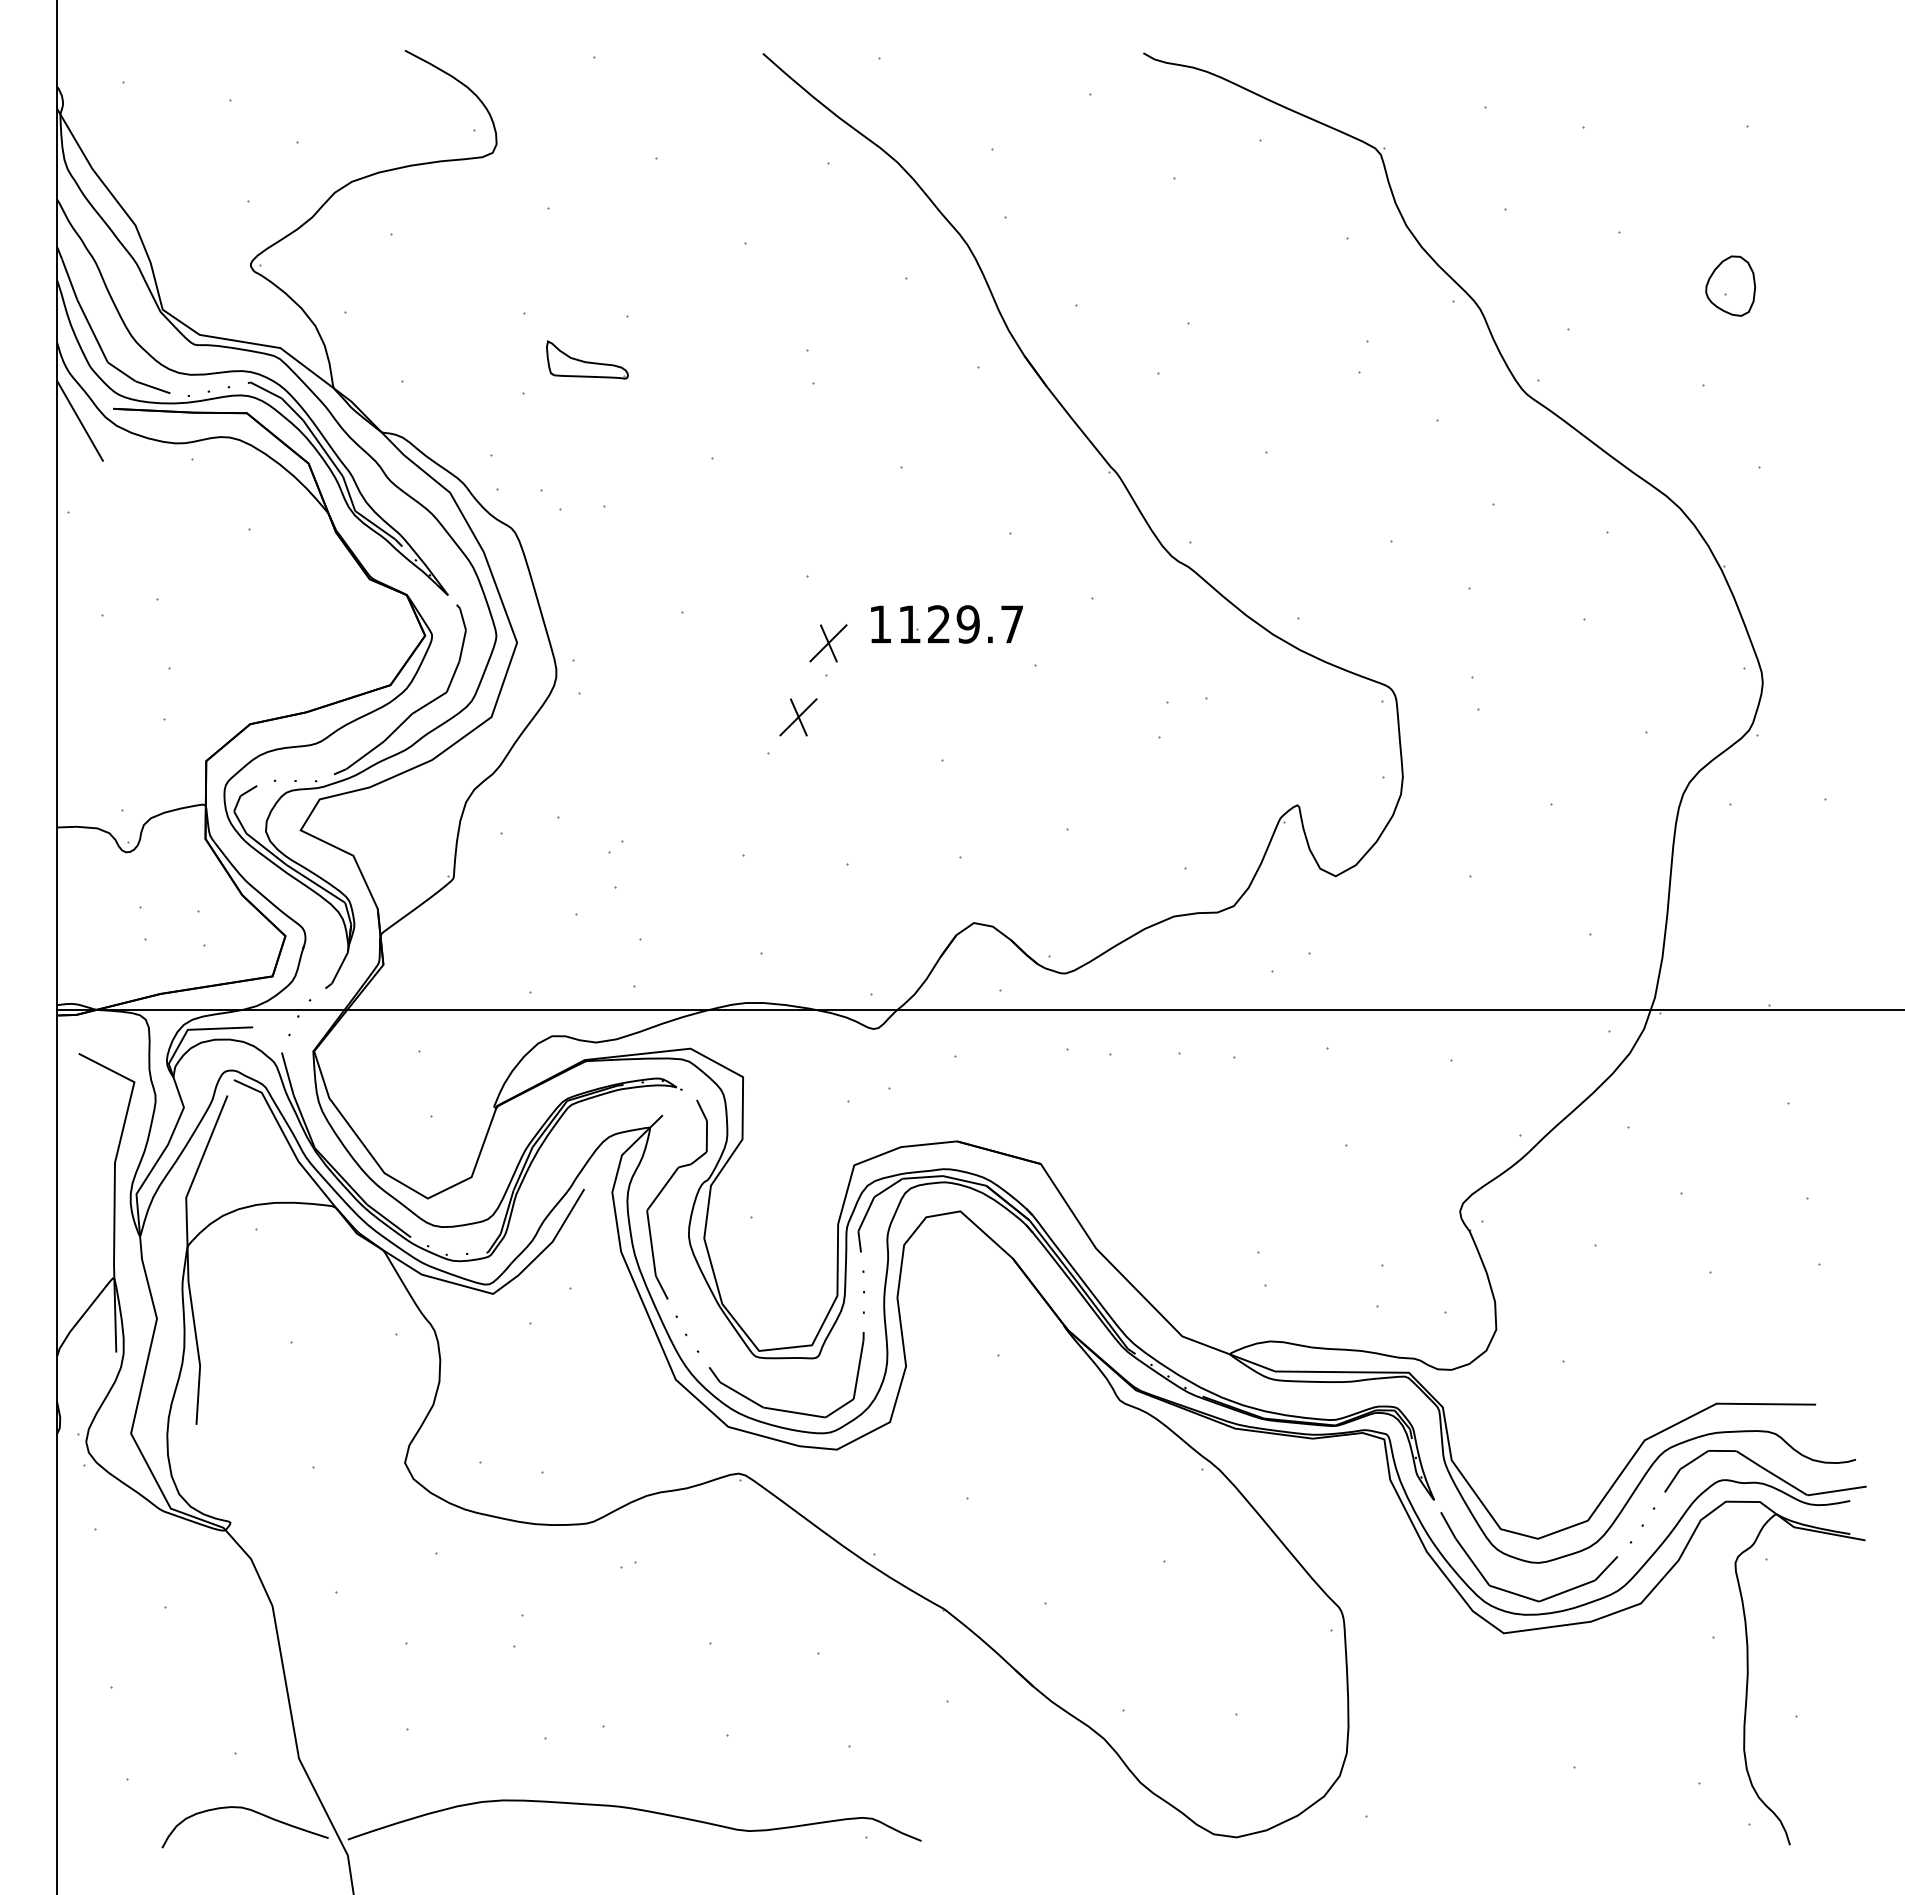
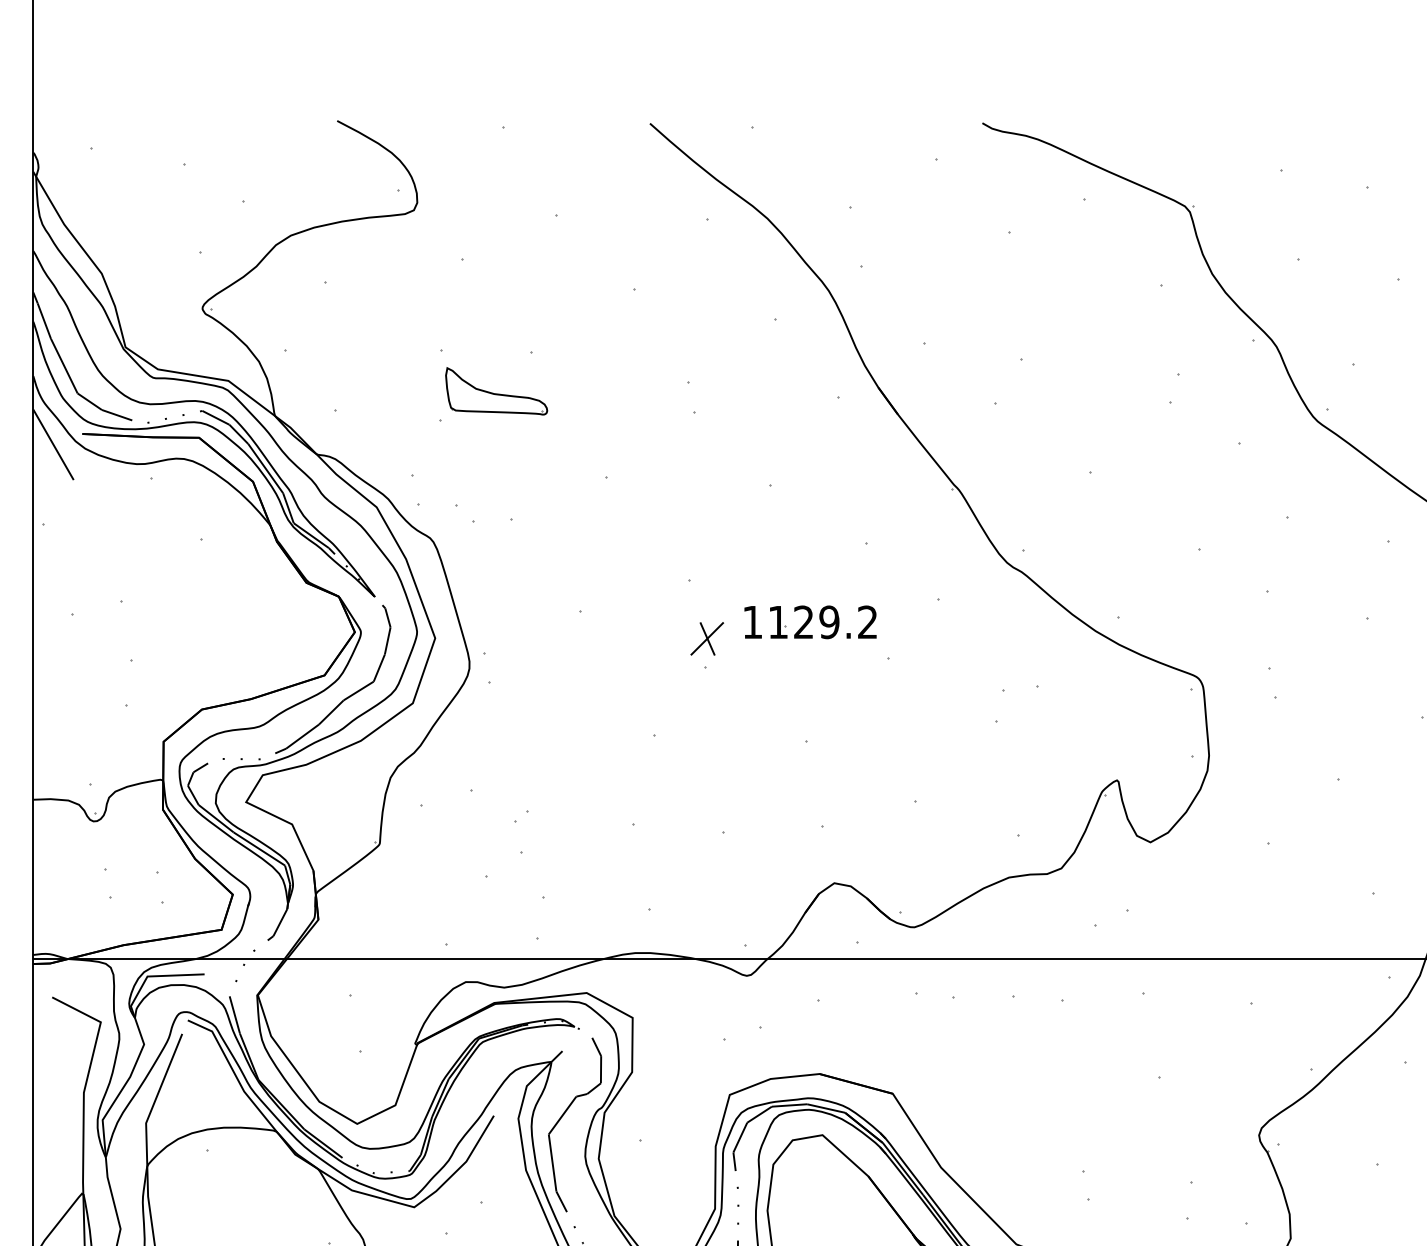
part: (587, 359) -> (496, 390), size x1.43
text: (1011, 624) -> (867, 622), 1129.7 -> 1129.2
part: (798, 717) -> (681, 703), removed

